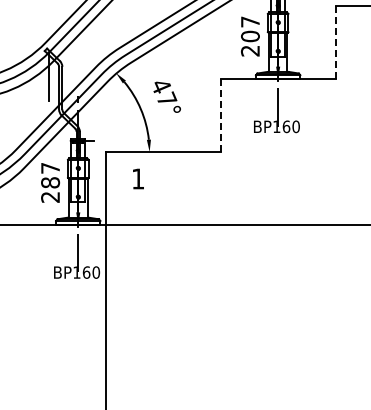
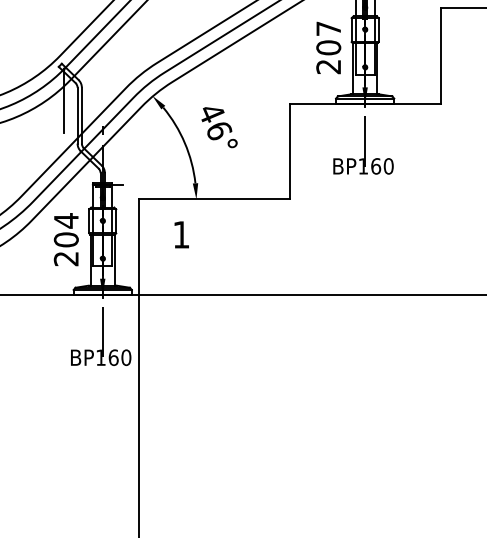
line: (335, 42) -> (440, 55), dashed -> solid
text: (167, 98) -> (219, 129), 47° -> 46°
line: (220, 115) -> (289, 151), dashed -> solid
text: (50, 175) -> (66, 230), 287 -> 204

